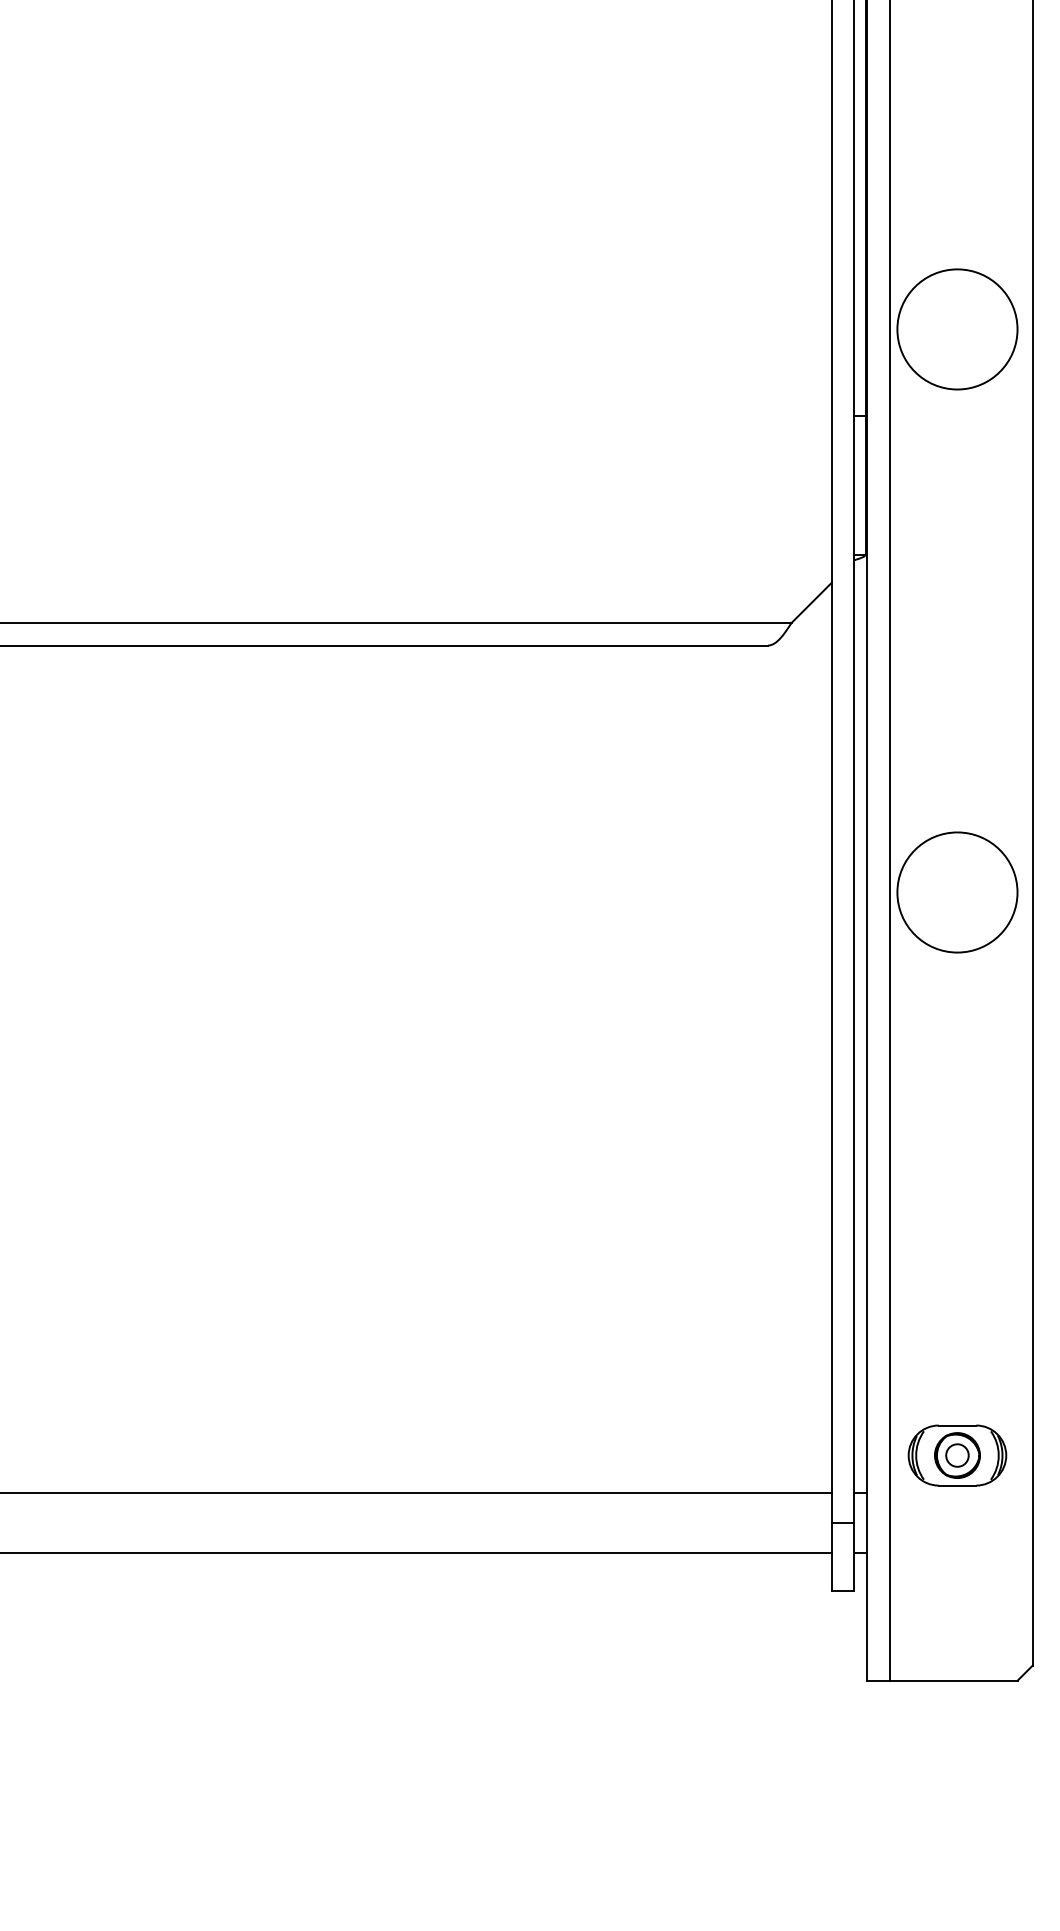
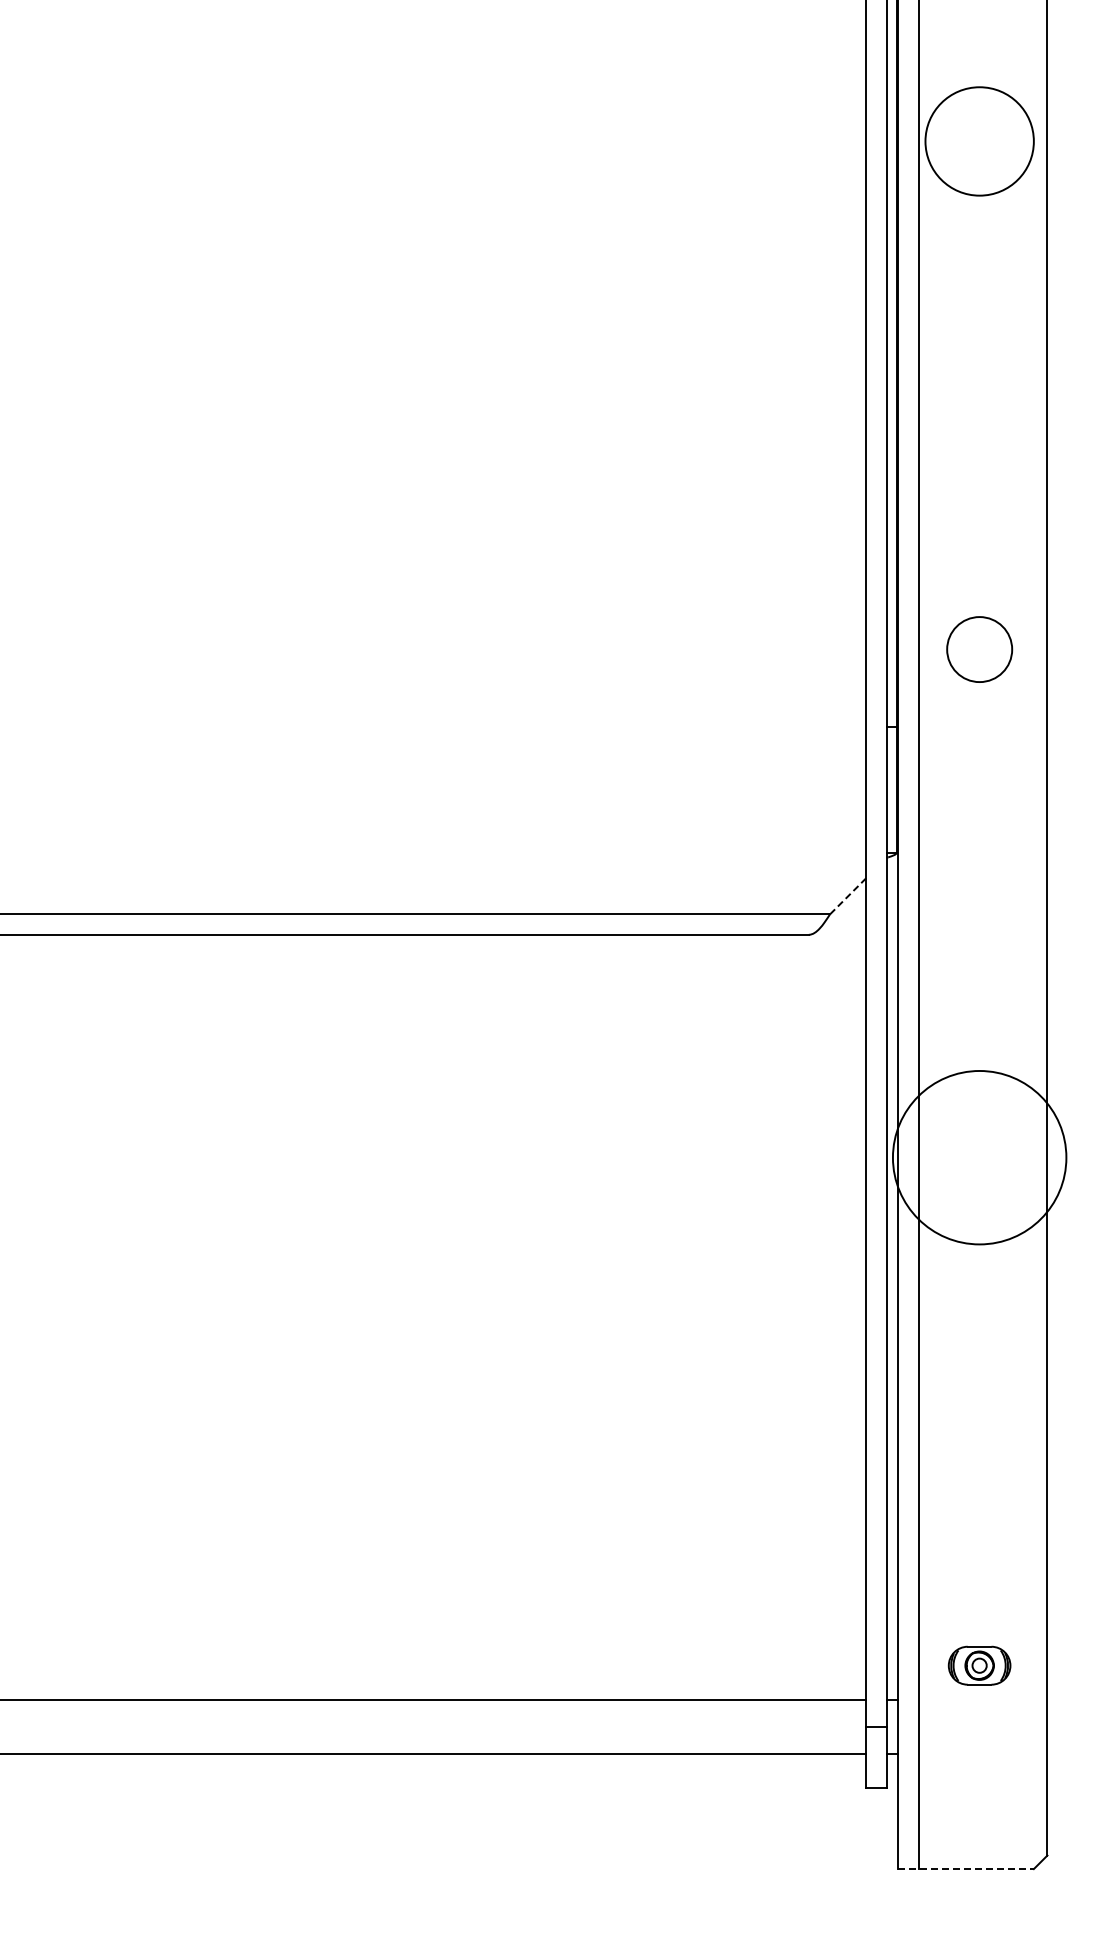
circle: (957, 329) -> (979, 649), size x0.6
line: (812, 603) -> (848, 896), solid -> dashed
circle: (957, 892) -> (979, 1157), size x1.6
part: (957, 1455) -> (979, 1665), size x0.7
line: (942, 1681) -> (966, 1869), solid -> dashed

